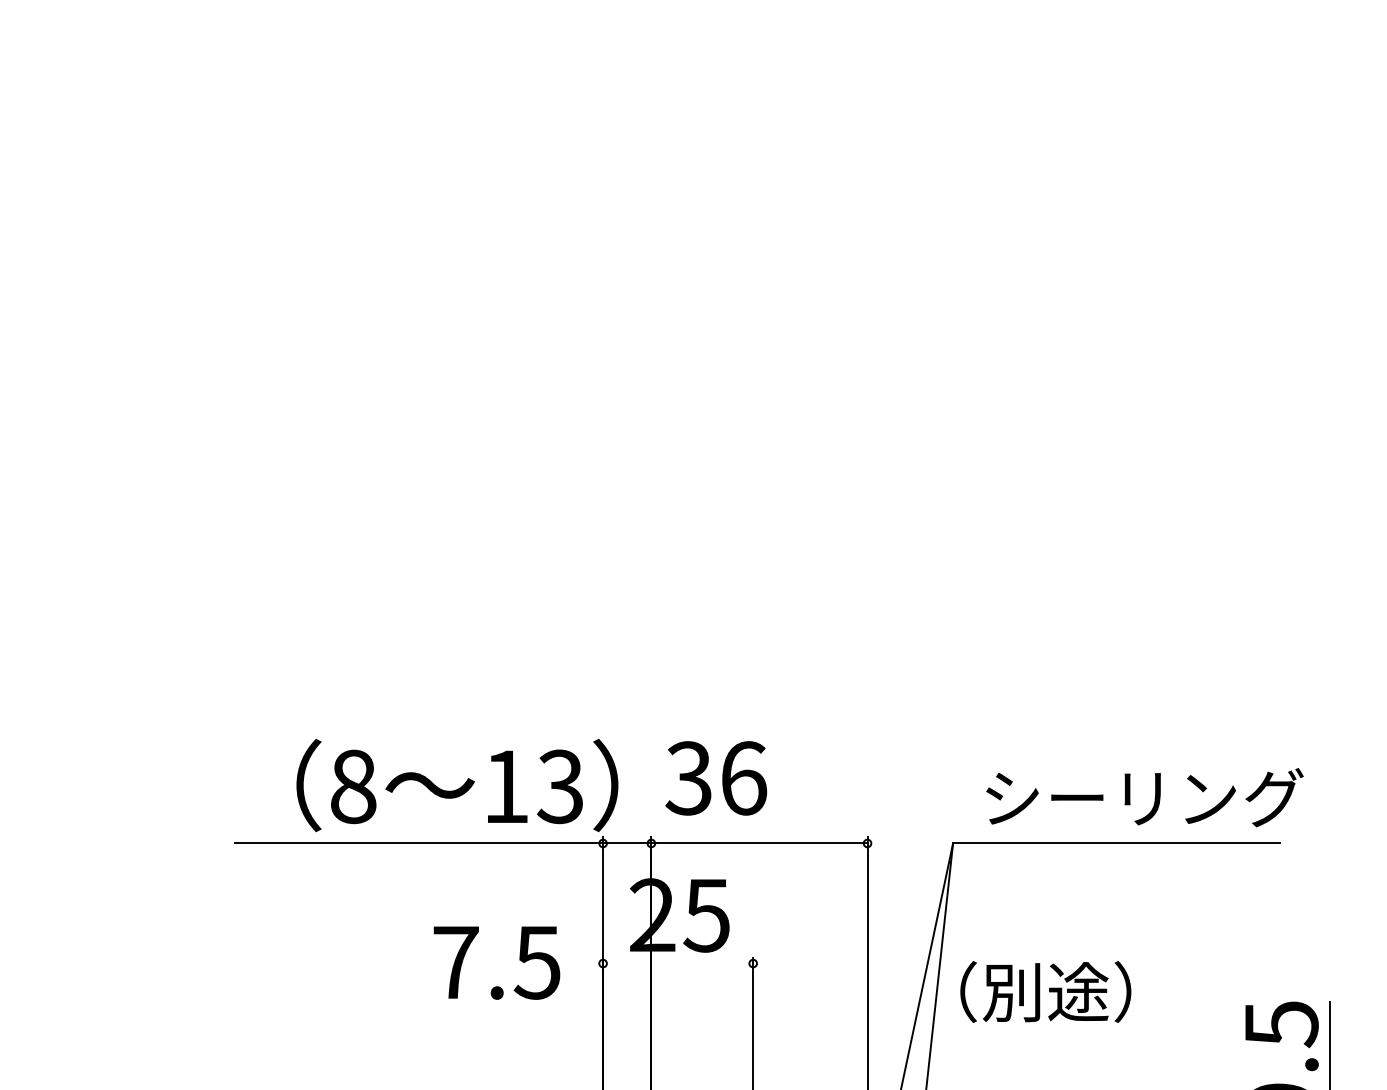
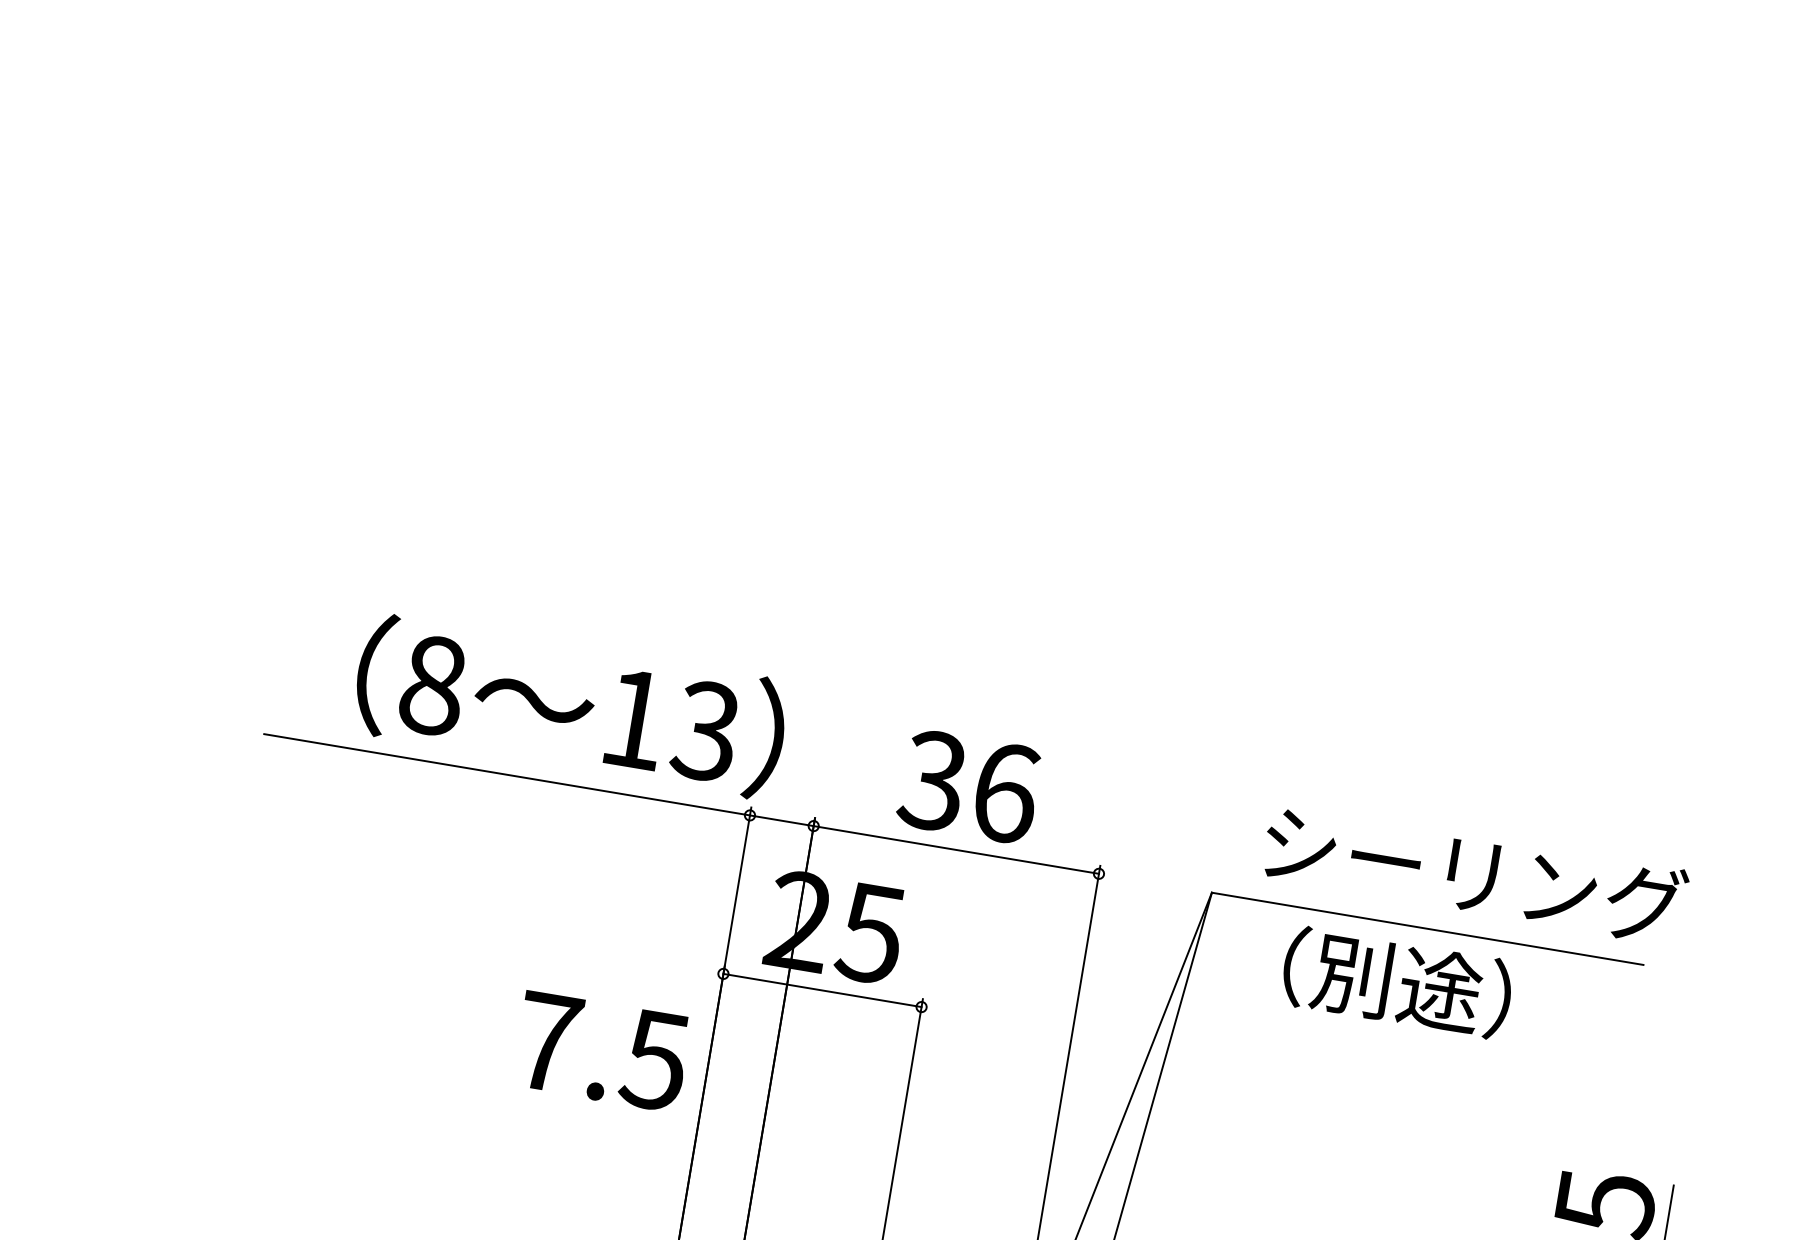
text: (716, 778) -> (969, 787), moved
text: (496, 962) -> (601, 1051), moved
line: (678, 963) -> (823, 990), added
text: (1045, 991) -> (1396, 982), moved

